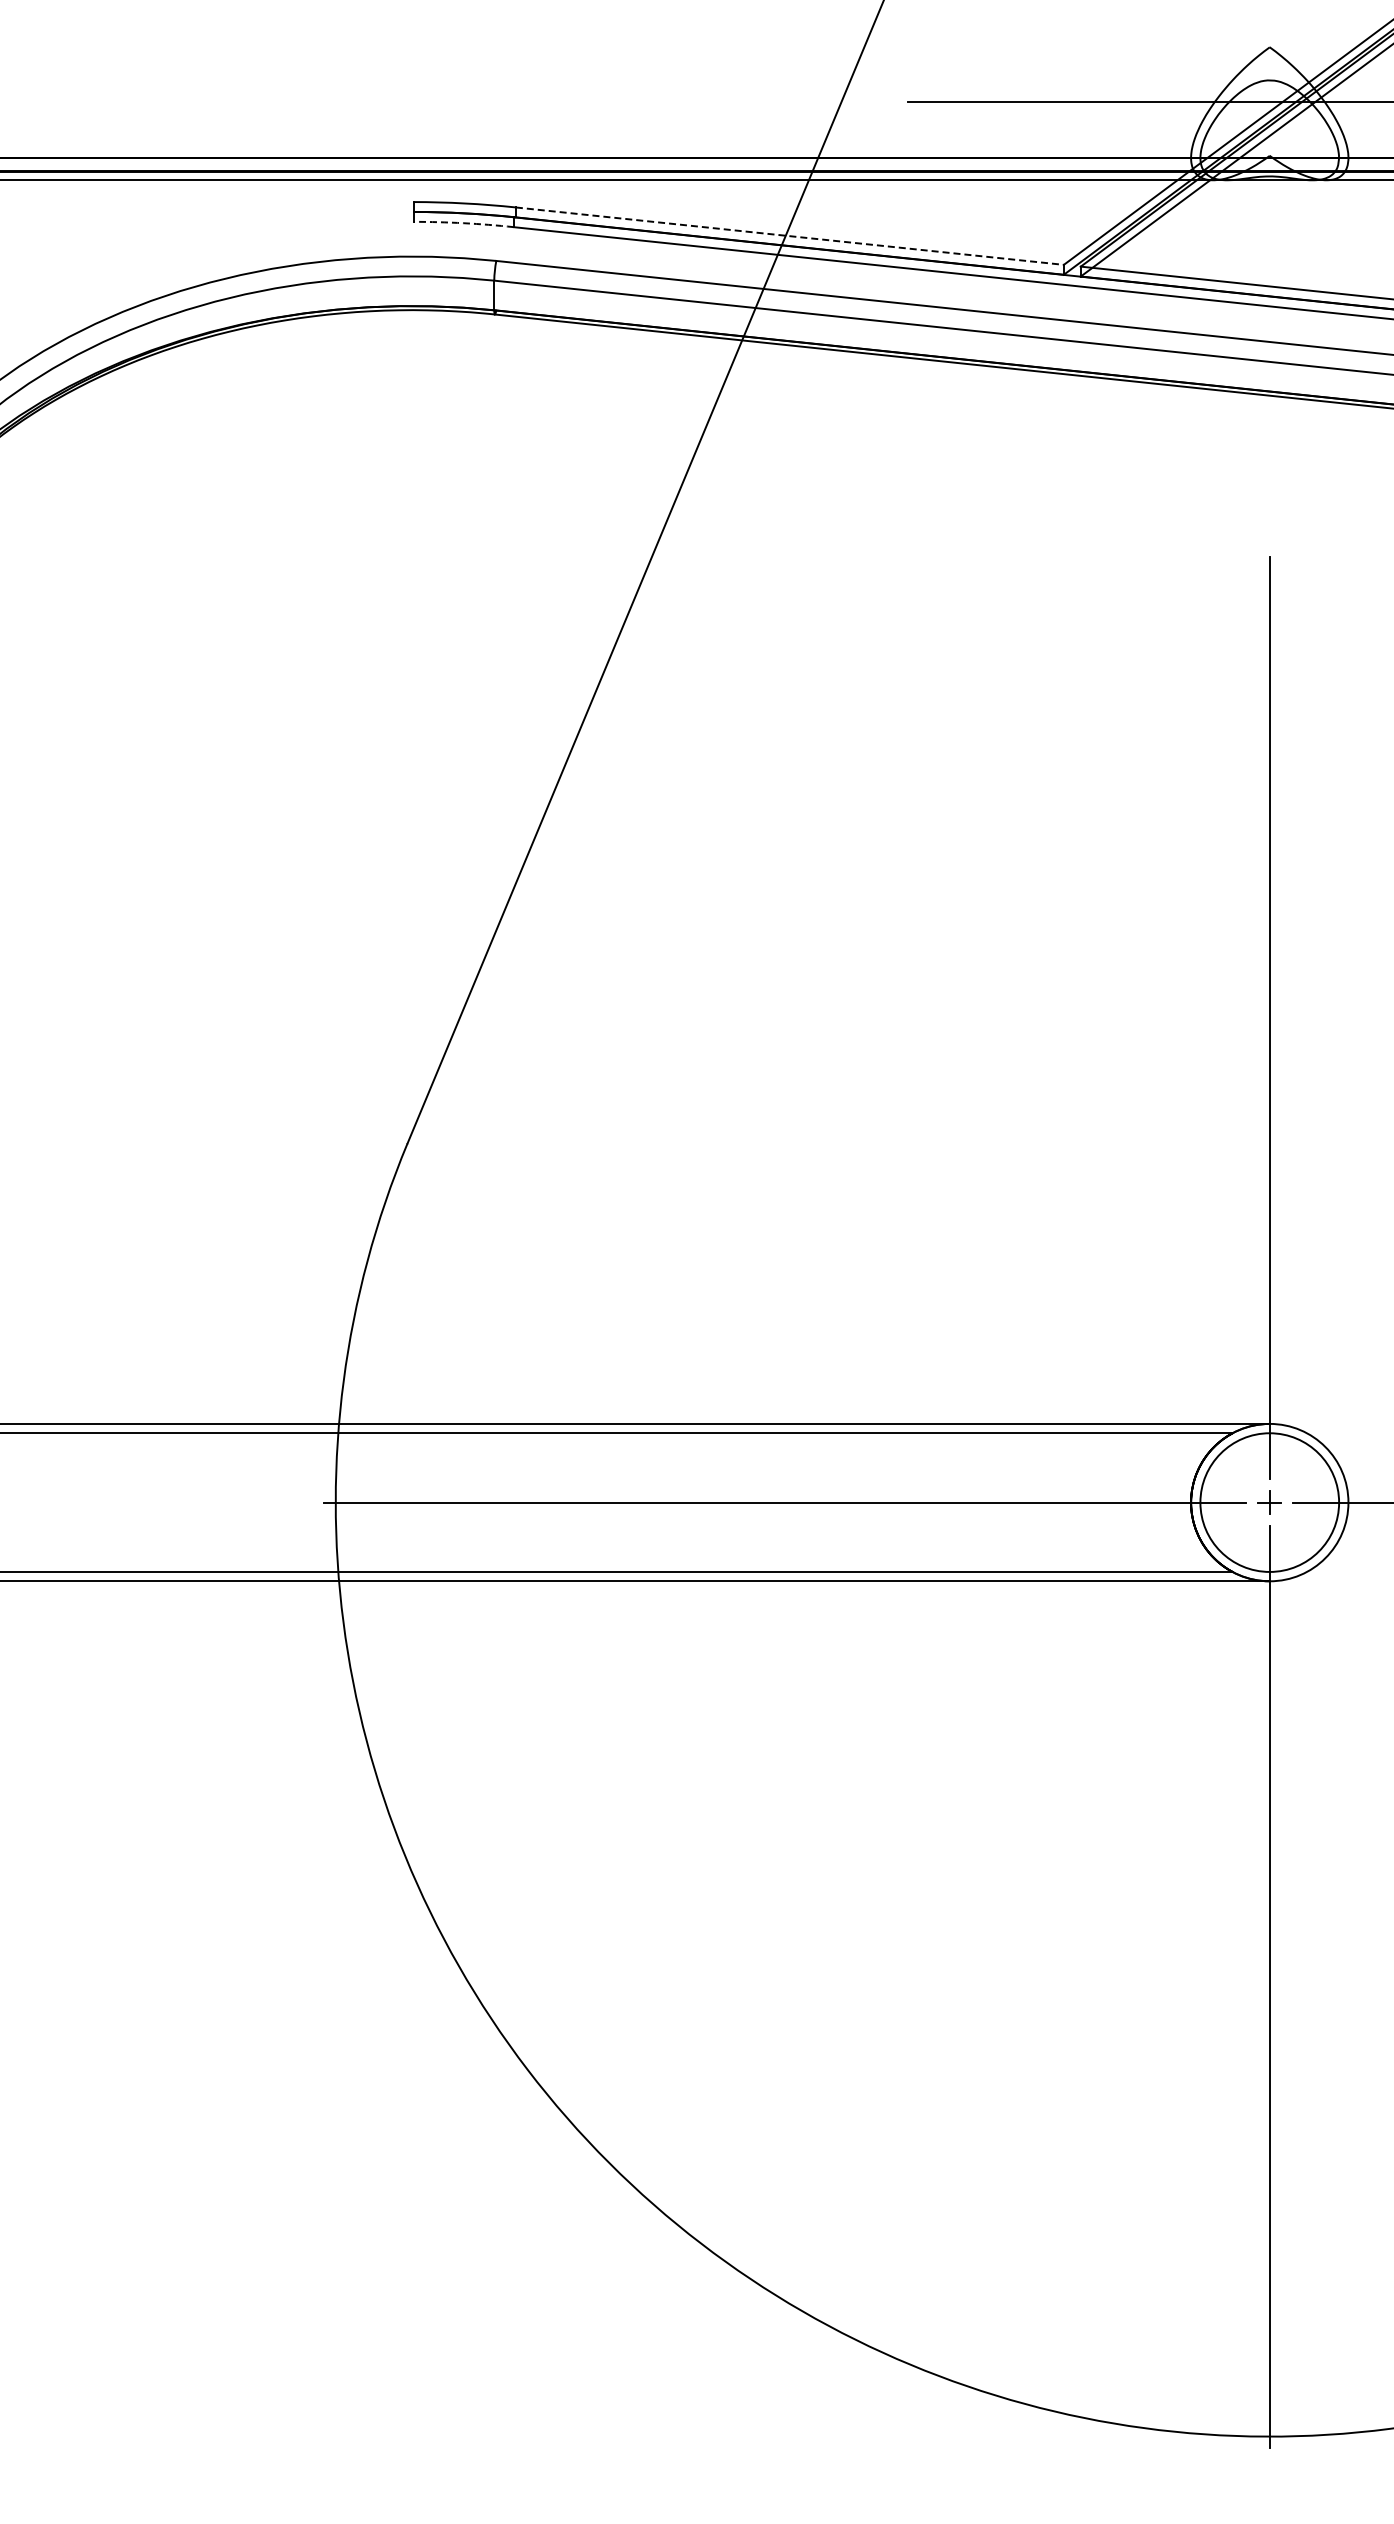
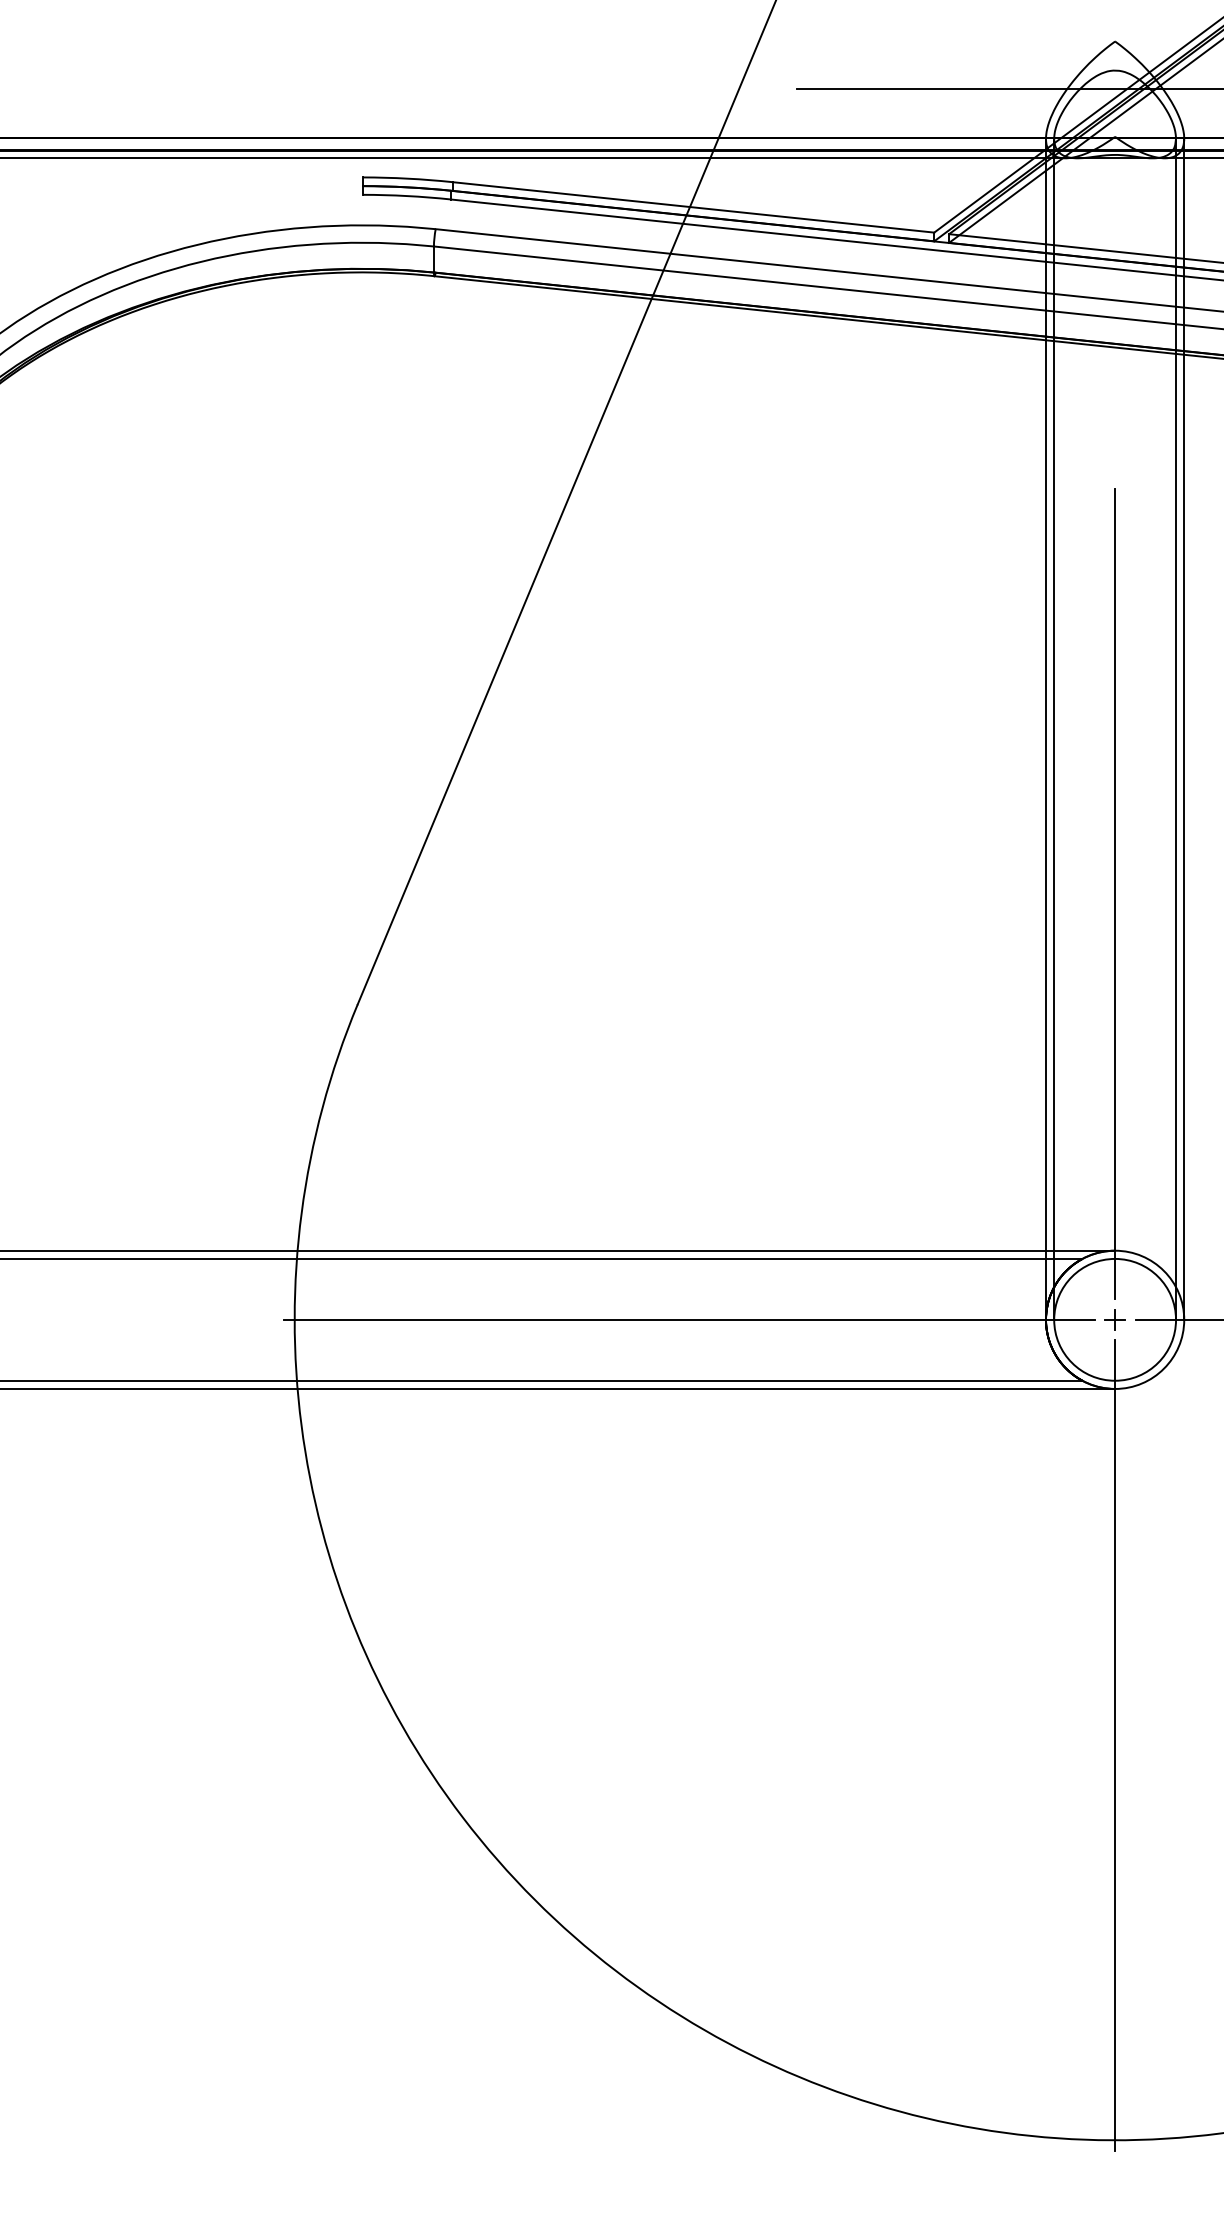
arc: (463, 223) -> (406, 196), dashed -> solid
line: (790, 236) -> (694, 207), dashed -> solid
line: (1191, 829) -> (1046, 728), added
line: (1200, 830) -> (1054, 729), added
line: (1339, 830) -> (1176, 729), added
line: (1348, 830) -> (1184, 729), added

